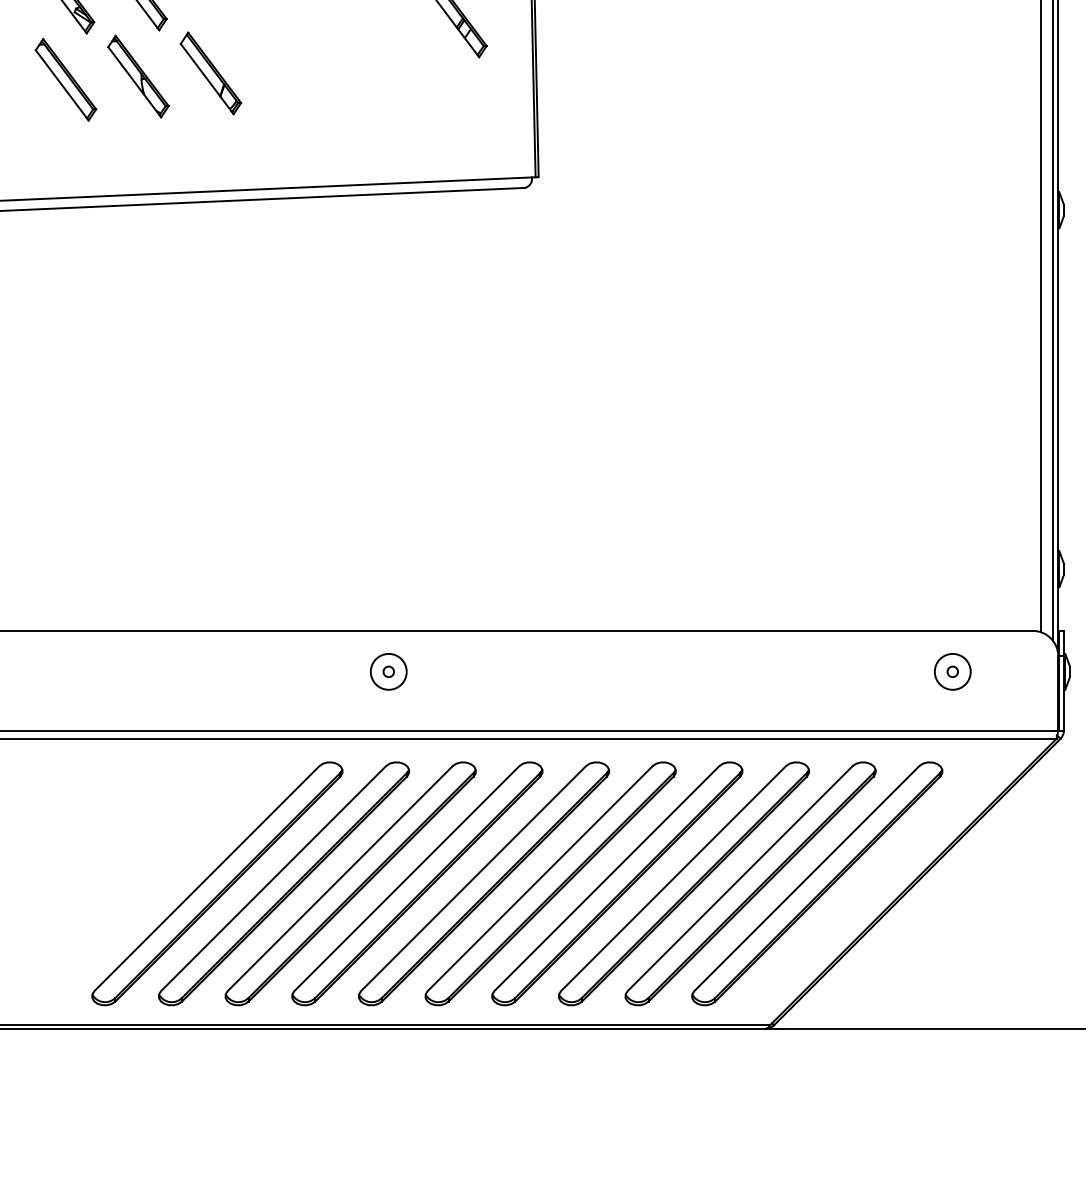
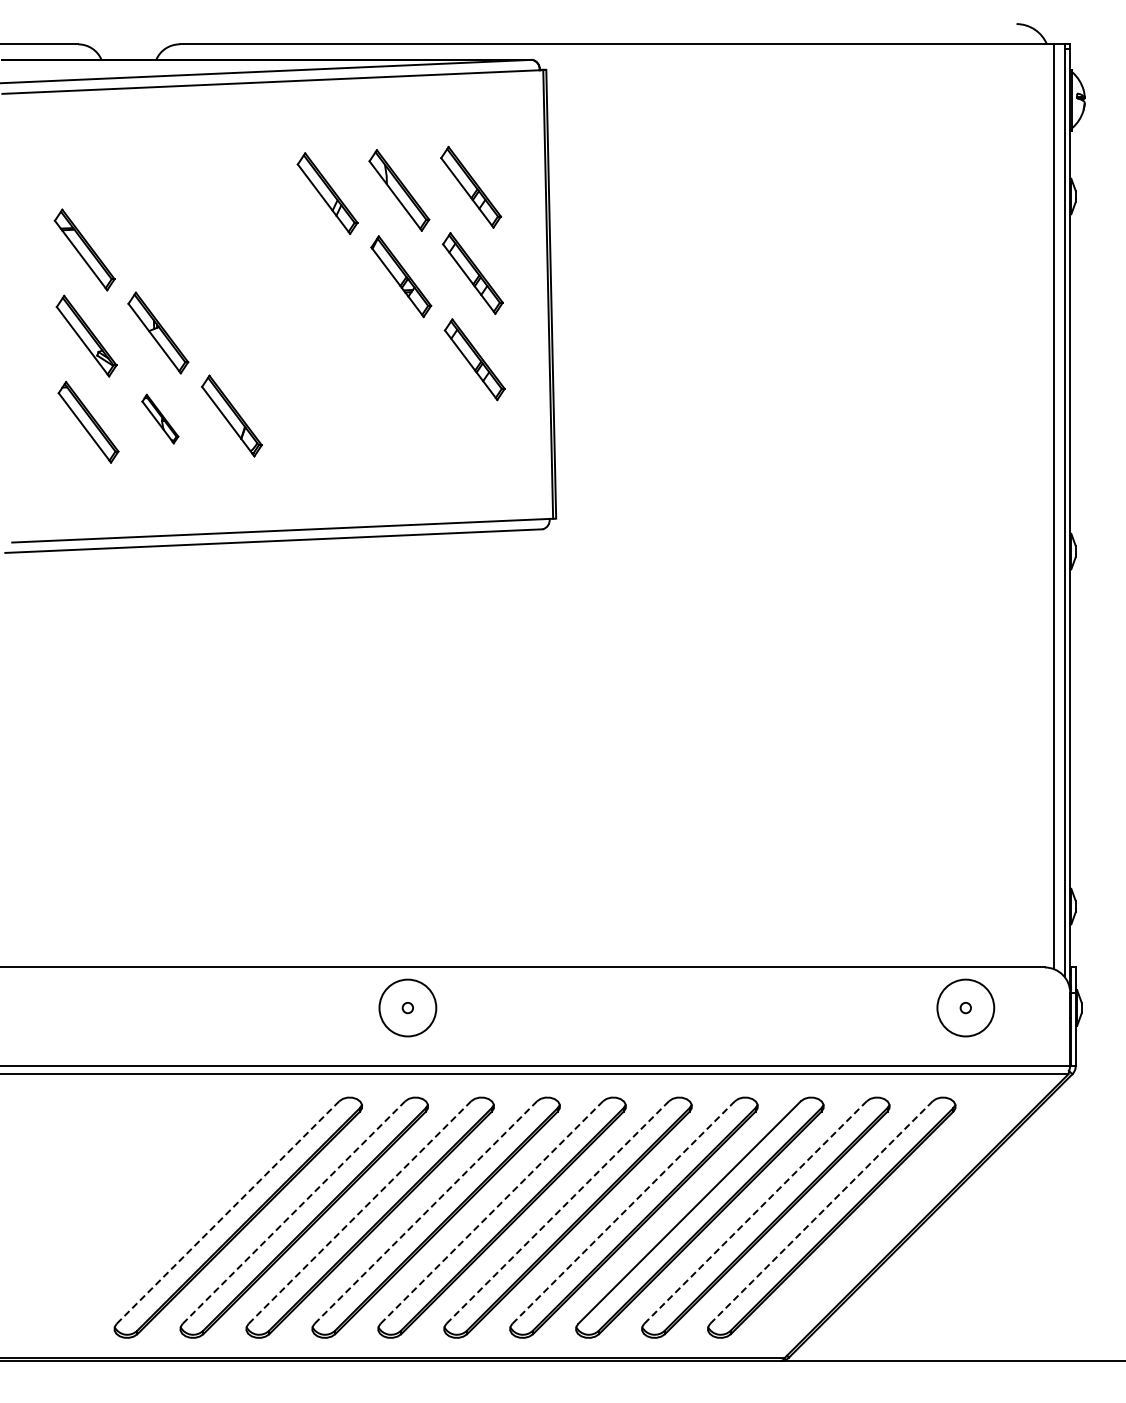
part: (138, 75) -> (160, 418), size x0.6
circle: (388, 671) -> (407, 1007), size x1.6
circle: (952, 671) -> (965, 1007), size x1.6
line: (207, 878) -> (228, 1212), solid -> dashed
line: (274, 878) -> (294, 1212), solid -> dashed
line: (340, 878) -> (360, 1212), solid -> dashed
line: (407, 878) -> (426, 1212), solid -> dashed
line: (474, 878) -> (492, 1212), solid -> dashed
line: (541, 878) -> (558, 1212), solid -> dashed
line: (607, 878) -> (624, 1212), solid -> dashed
line: (740, 878) -> (755, 1212), solid -> dashed
line: (806, 878) -> (821, 1212), solid -> dashed

